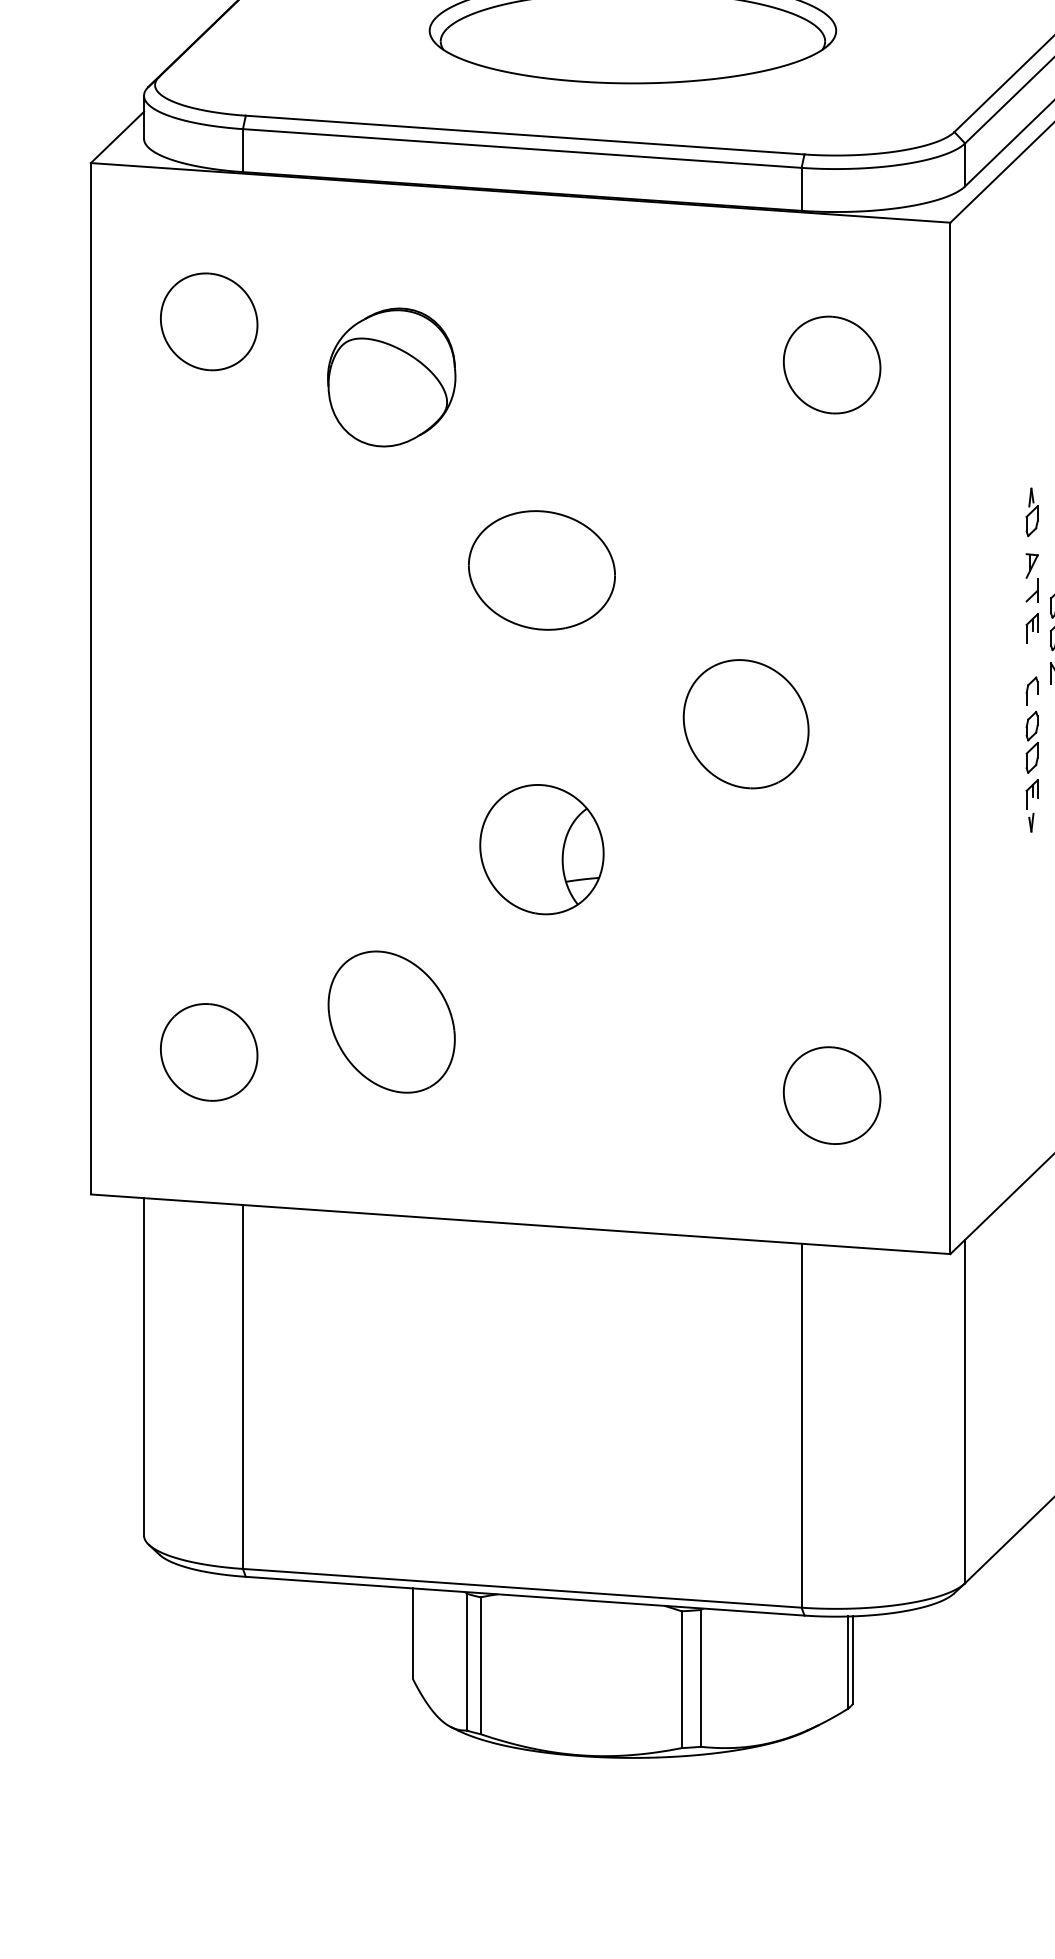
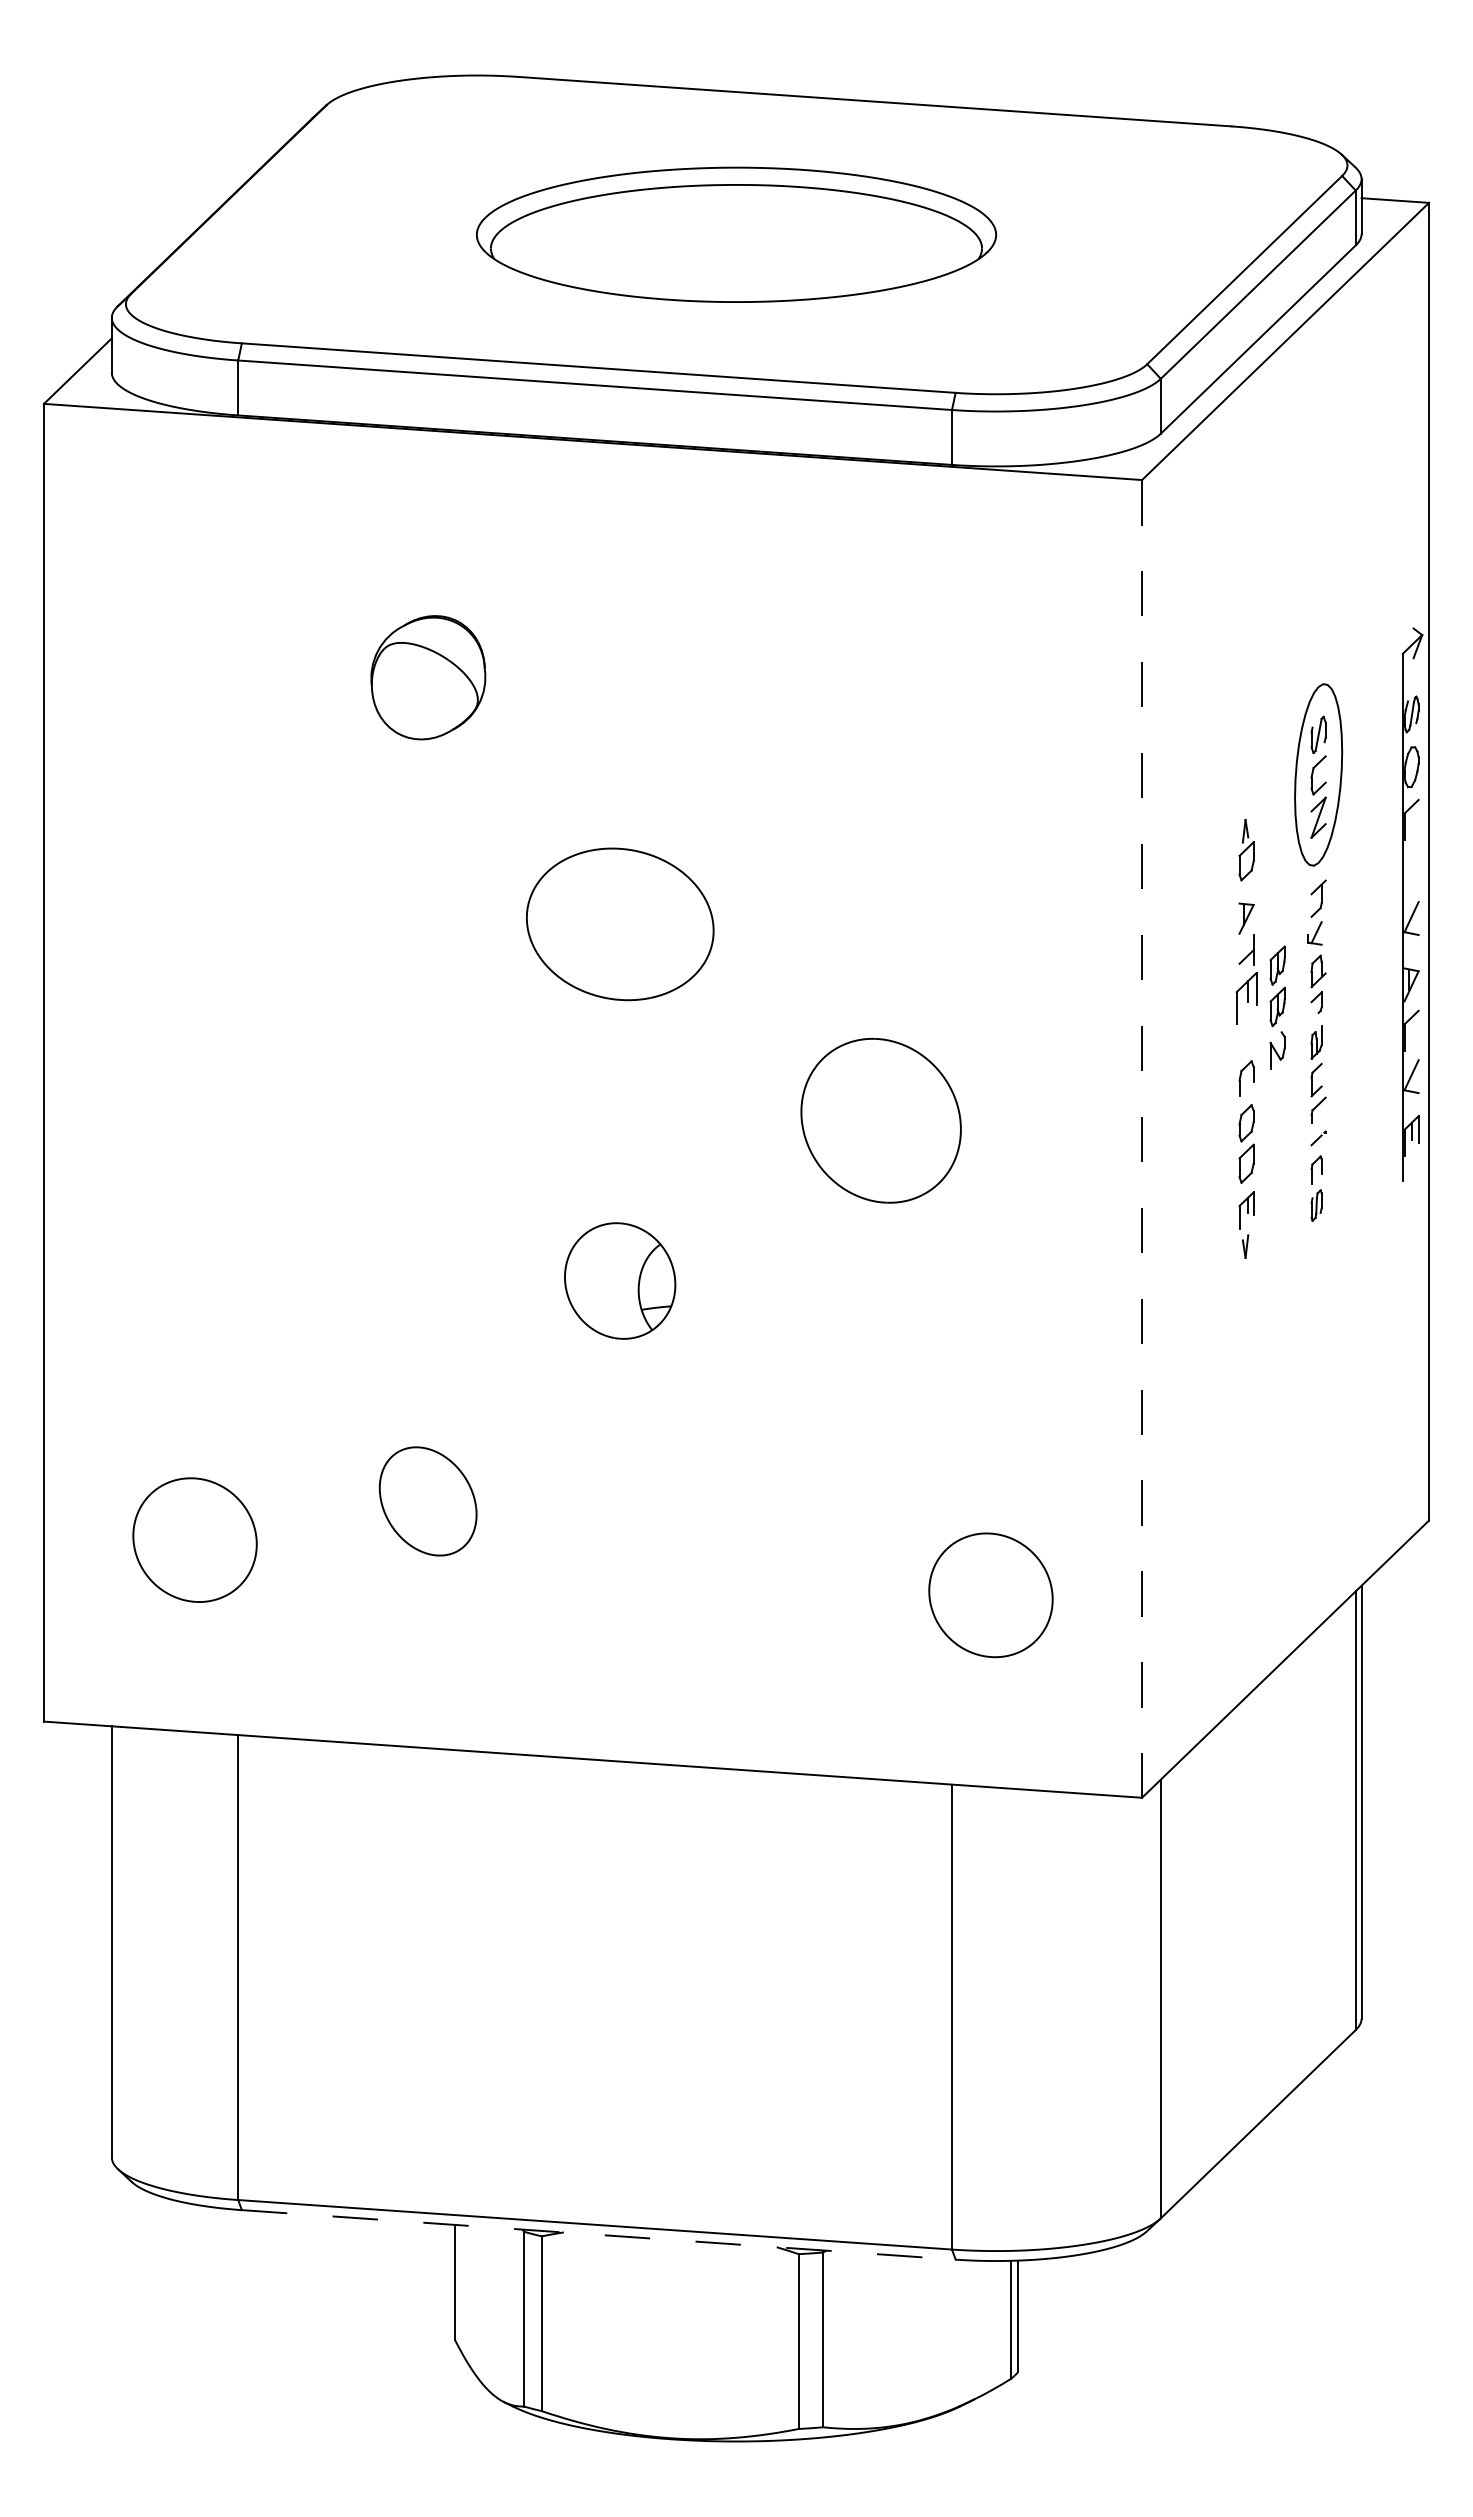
part: (208, 321) -> (194, 606), removed
part: (831, 364) -> (990, 661), removed
part: (391, 377) -> (428, 677), size x0.7
part: (1032, 628) -> (1246, 998), size x1.4
line: (950, 738) -> (1142, 1138), solid -> dashed
part: (541, 849) -> (619, 1280), size x0.7
part: (391, 1022) -> (427, 1501), size x0.6
line: (524, 1595) -> (598, 2234), solid -> dashed

